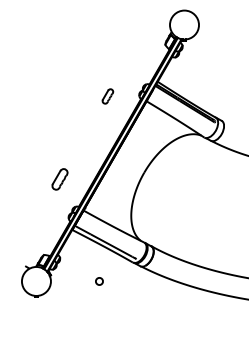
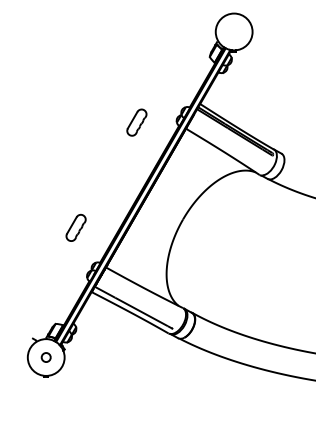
part: (107, 96) -> (136, 122), size x1.43
circle: (99, 281) -> (46, 357), moved

